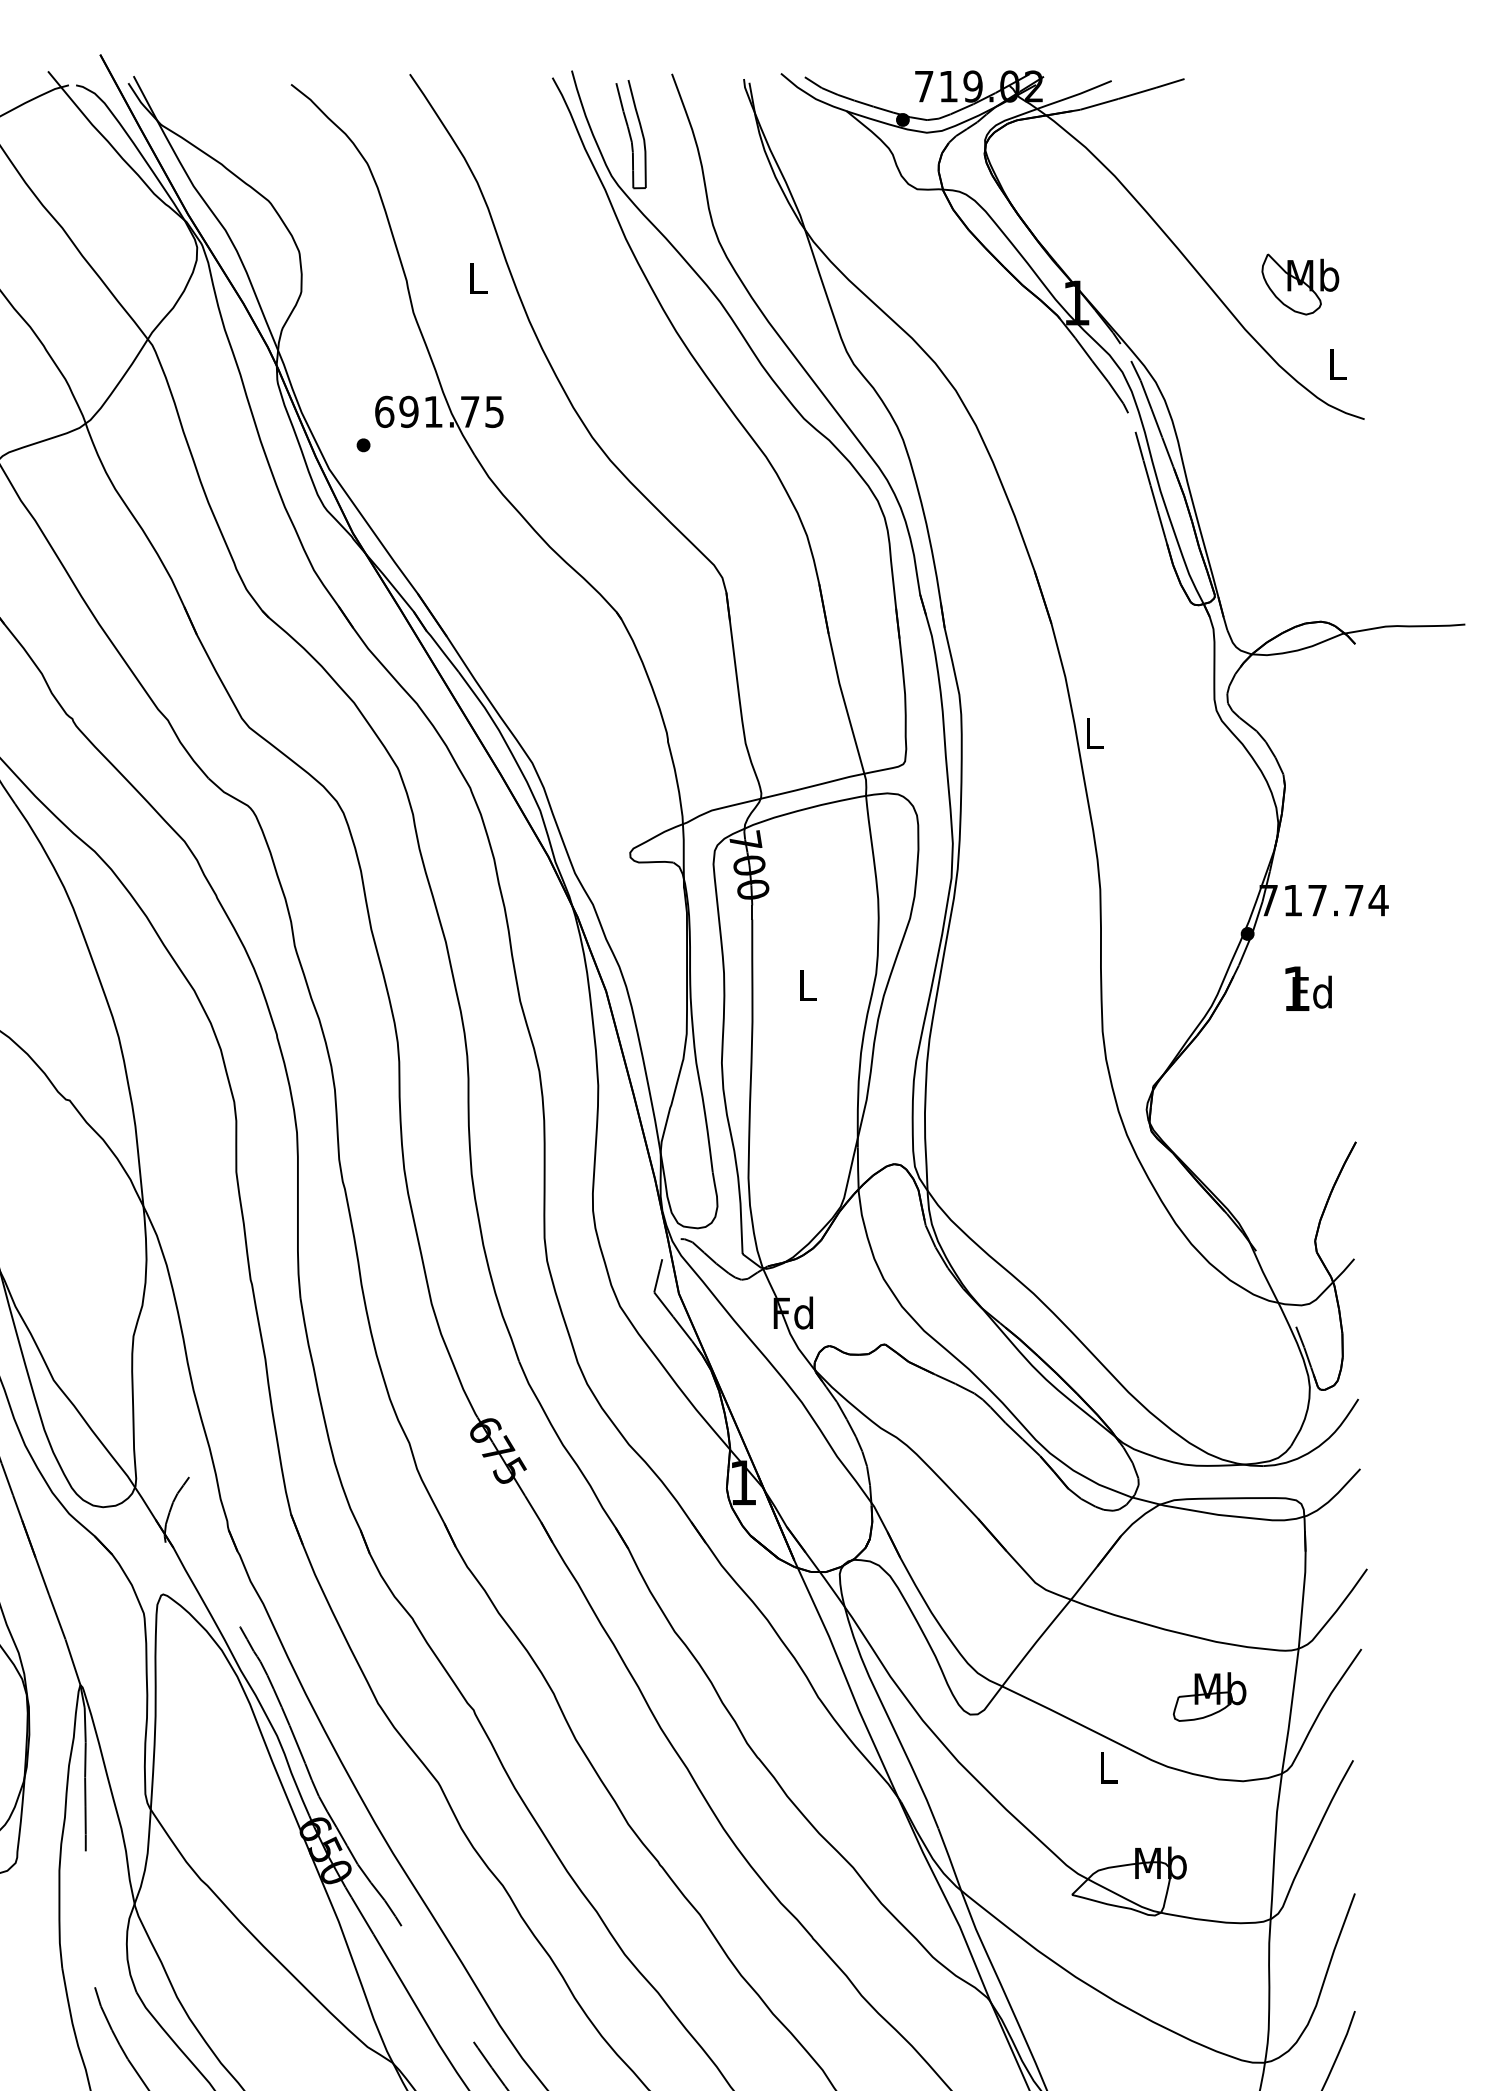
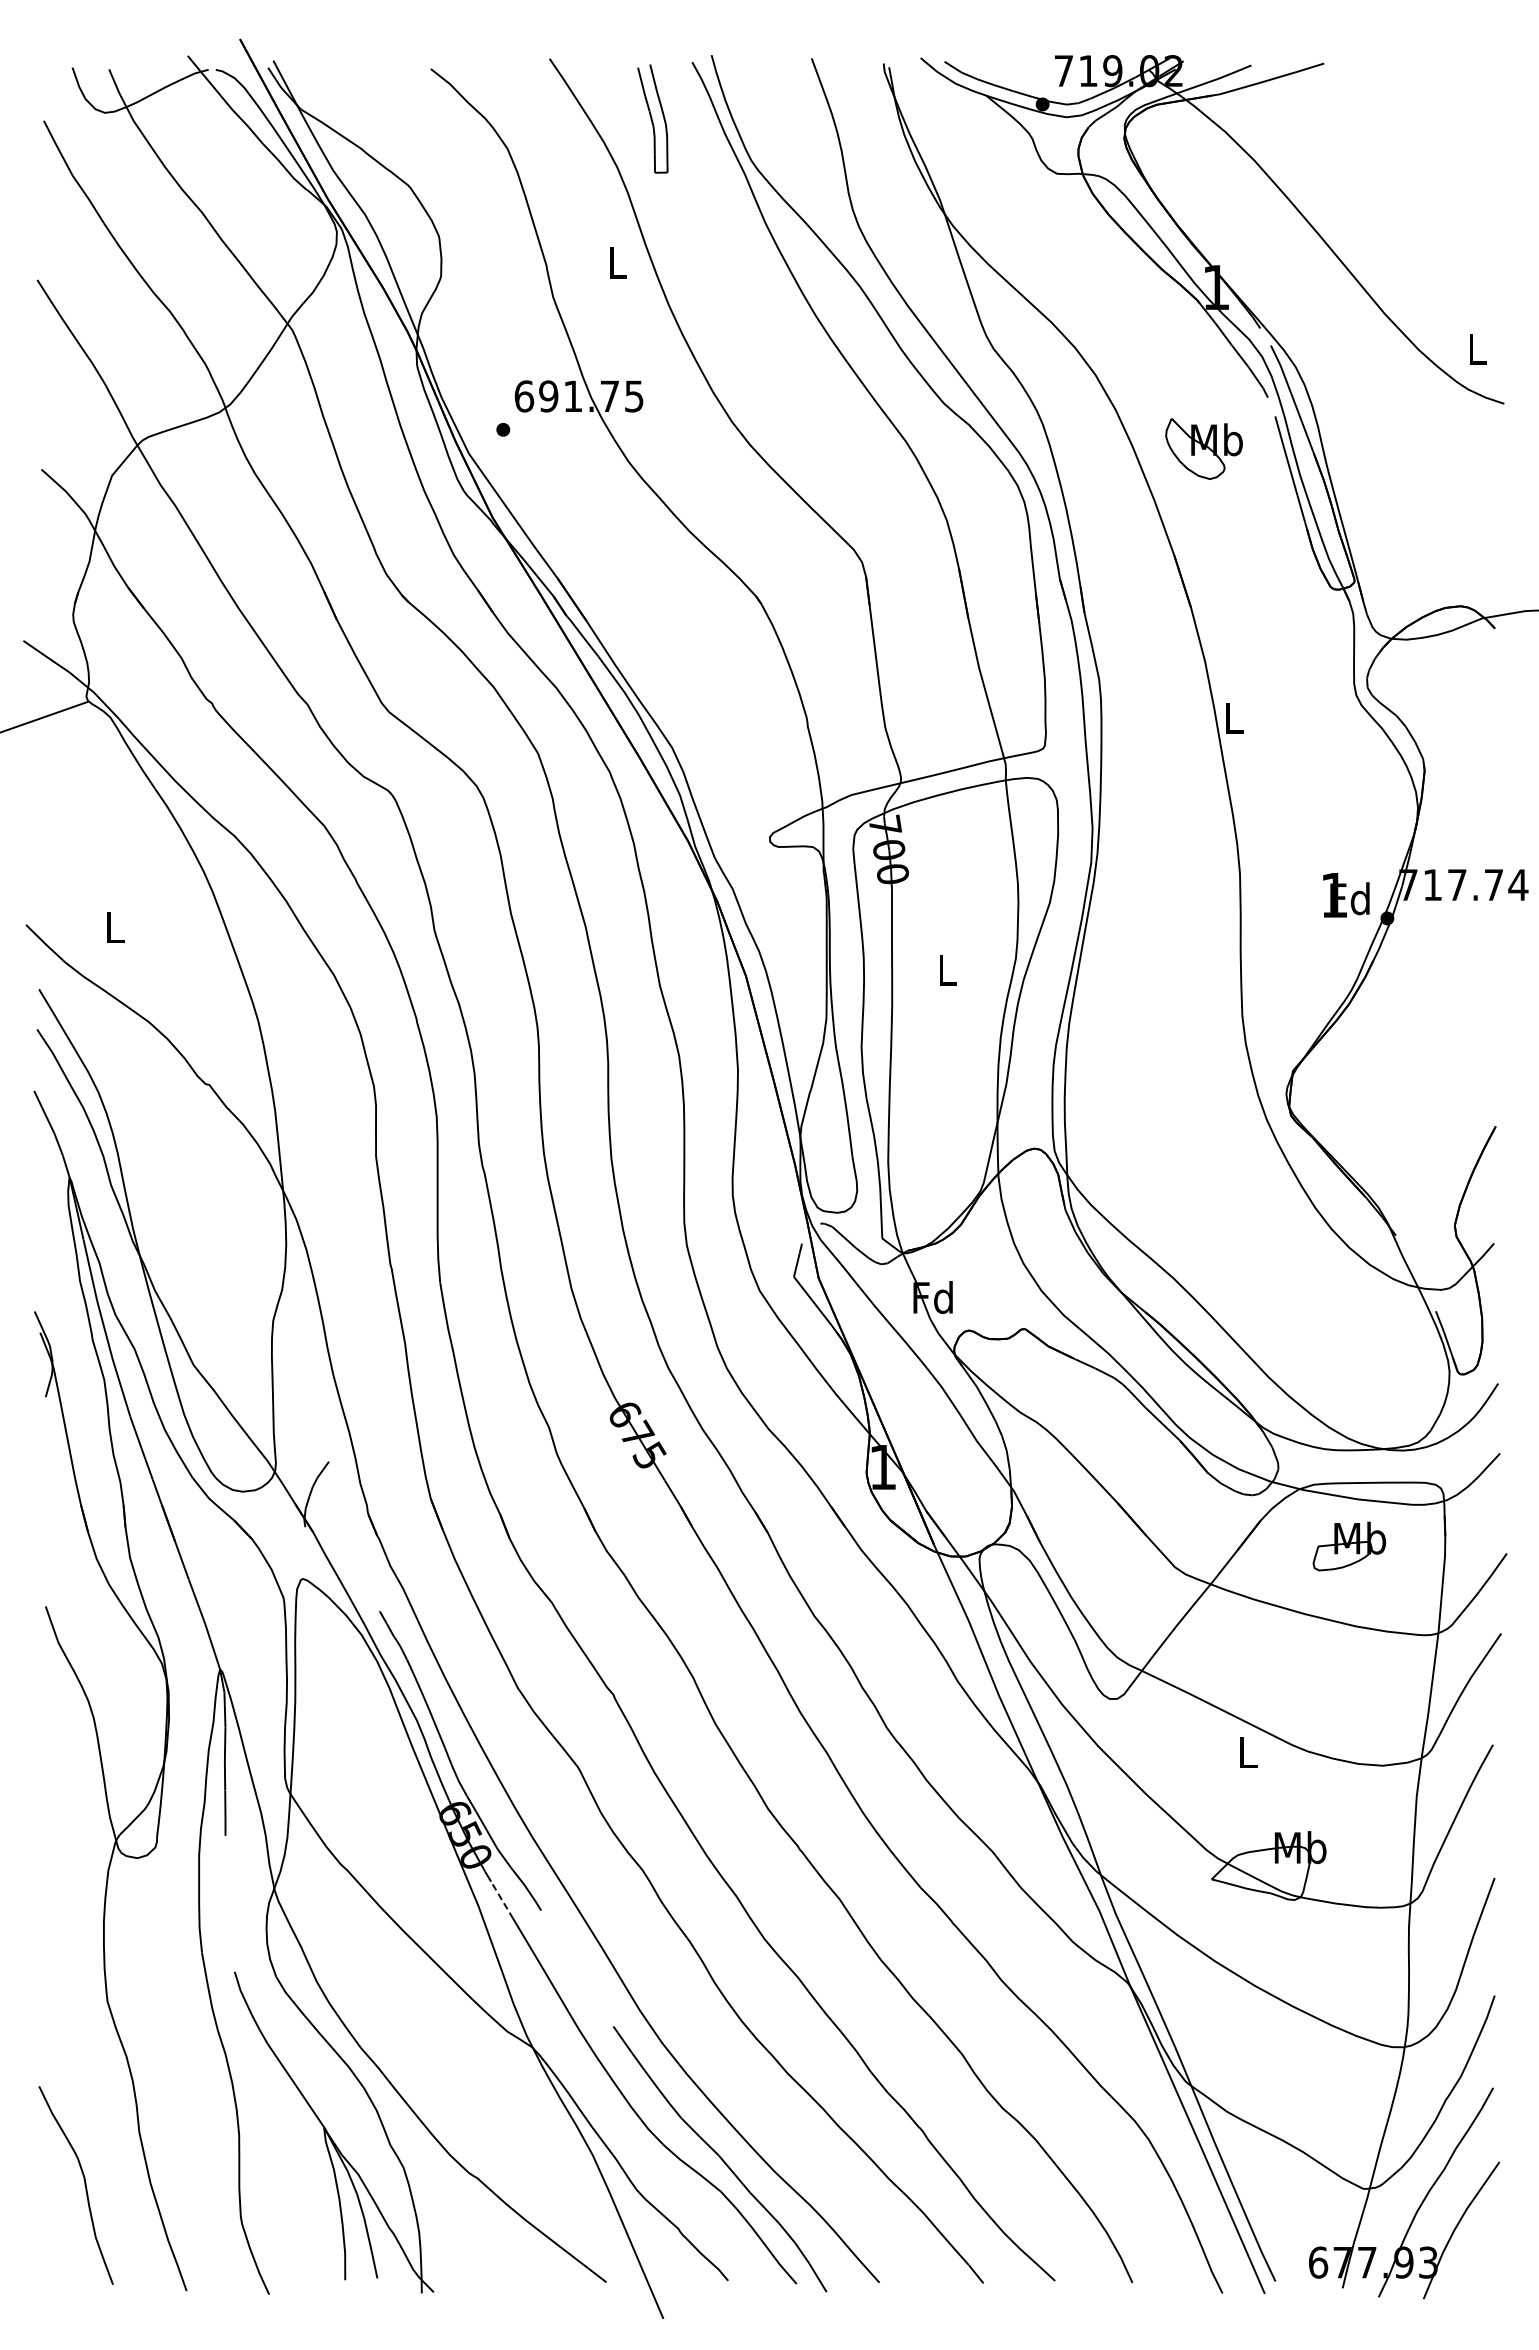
part: (630, 134) -> (652, 118), moved
part: (1299, 284) -> (1203, 448), moved
text: (1308, 989) -> (1346, 895), moved
part: (1209, 1697) -> (1349, 1546), moved
line: (362, 1916) -> (502, 1900), solid -> dashed

